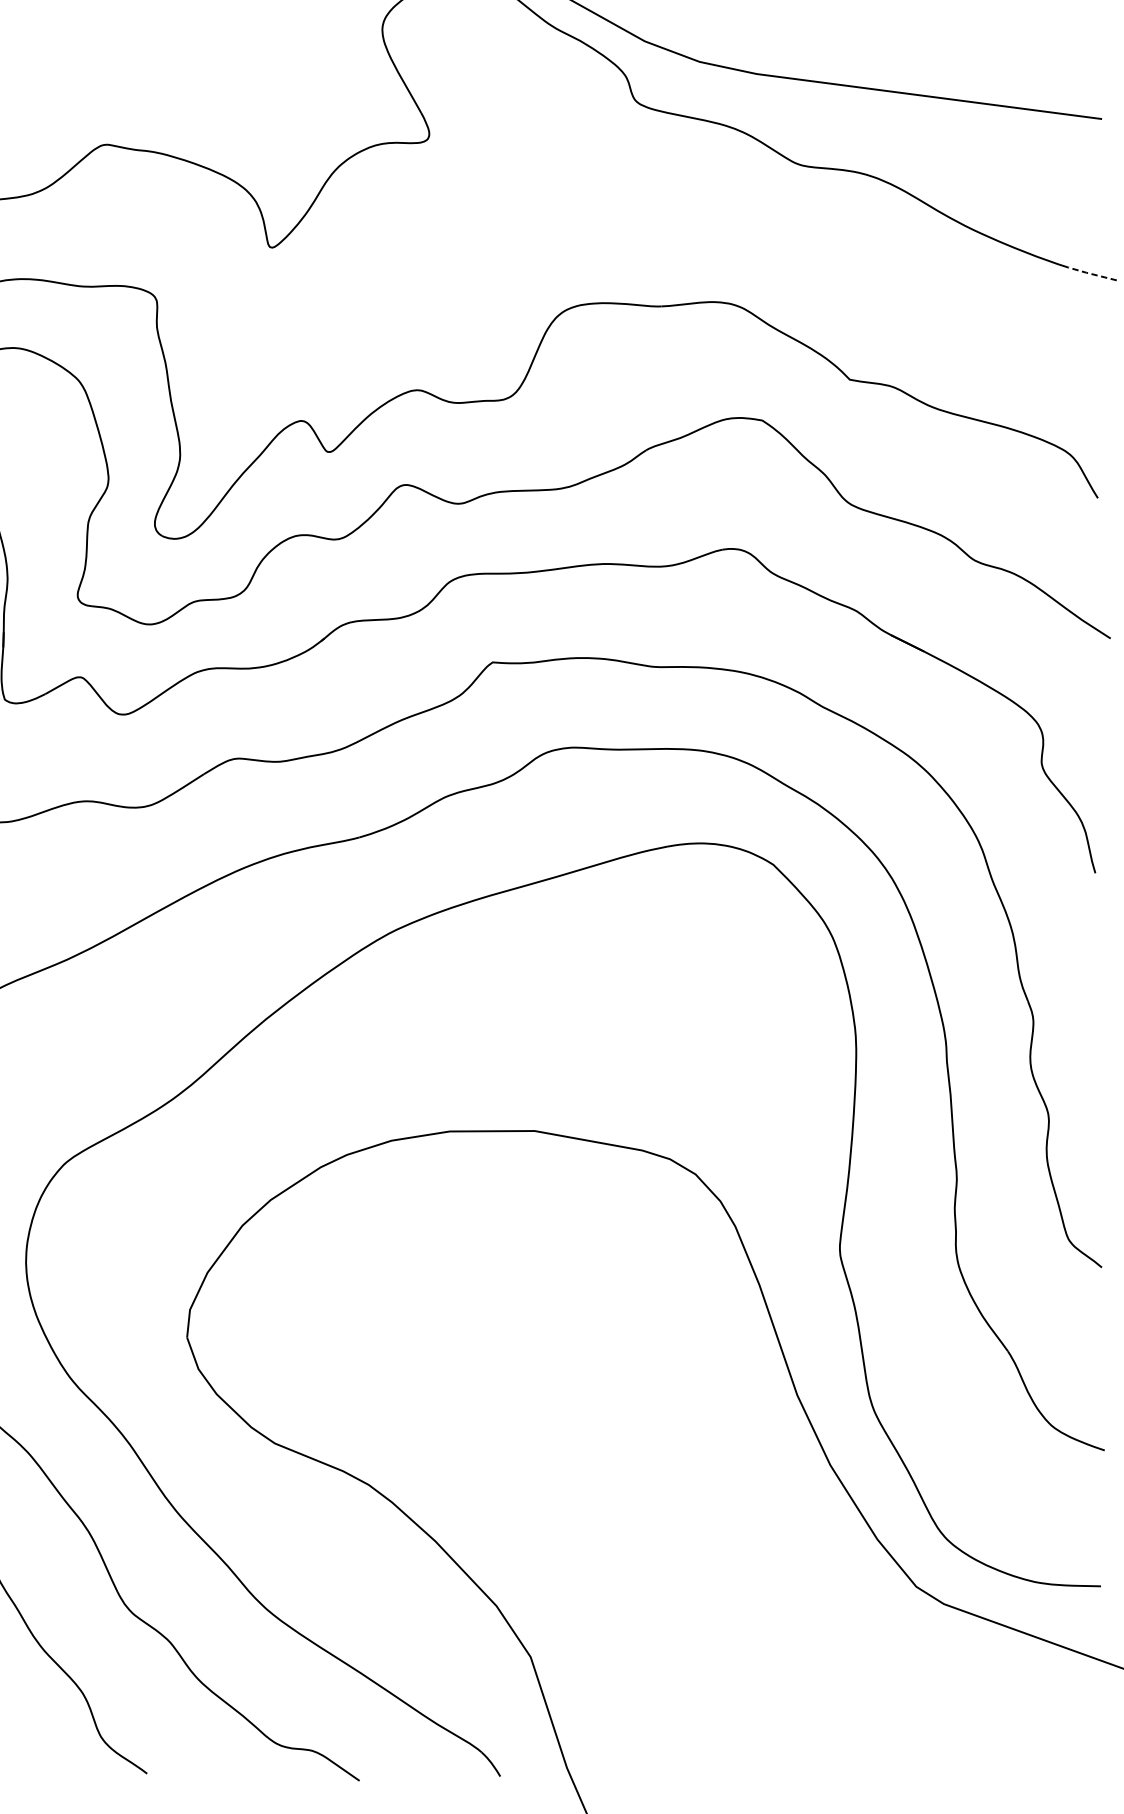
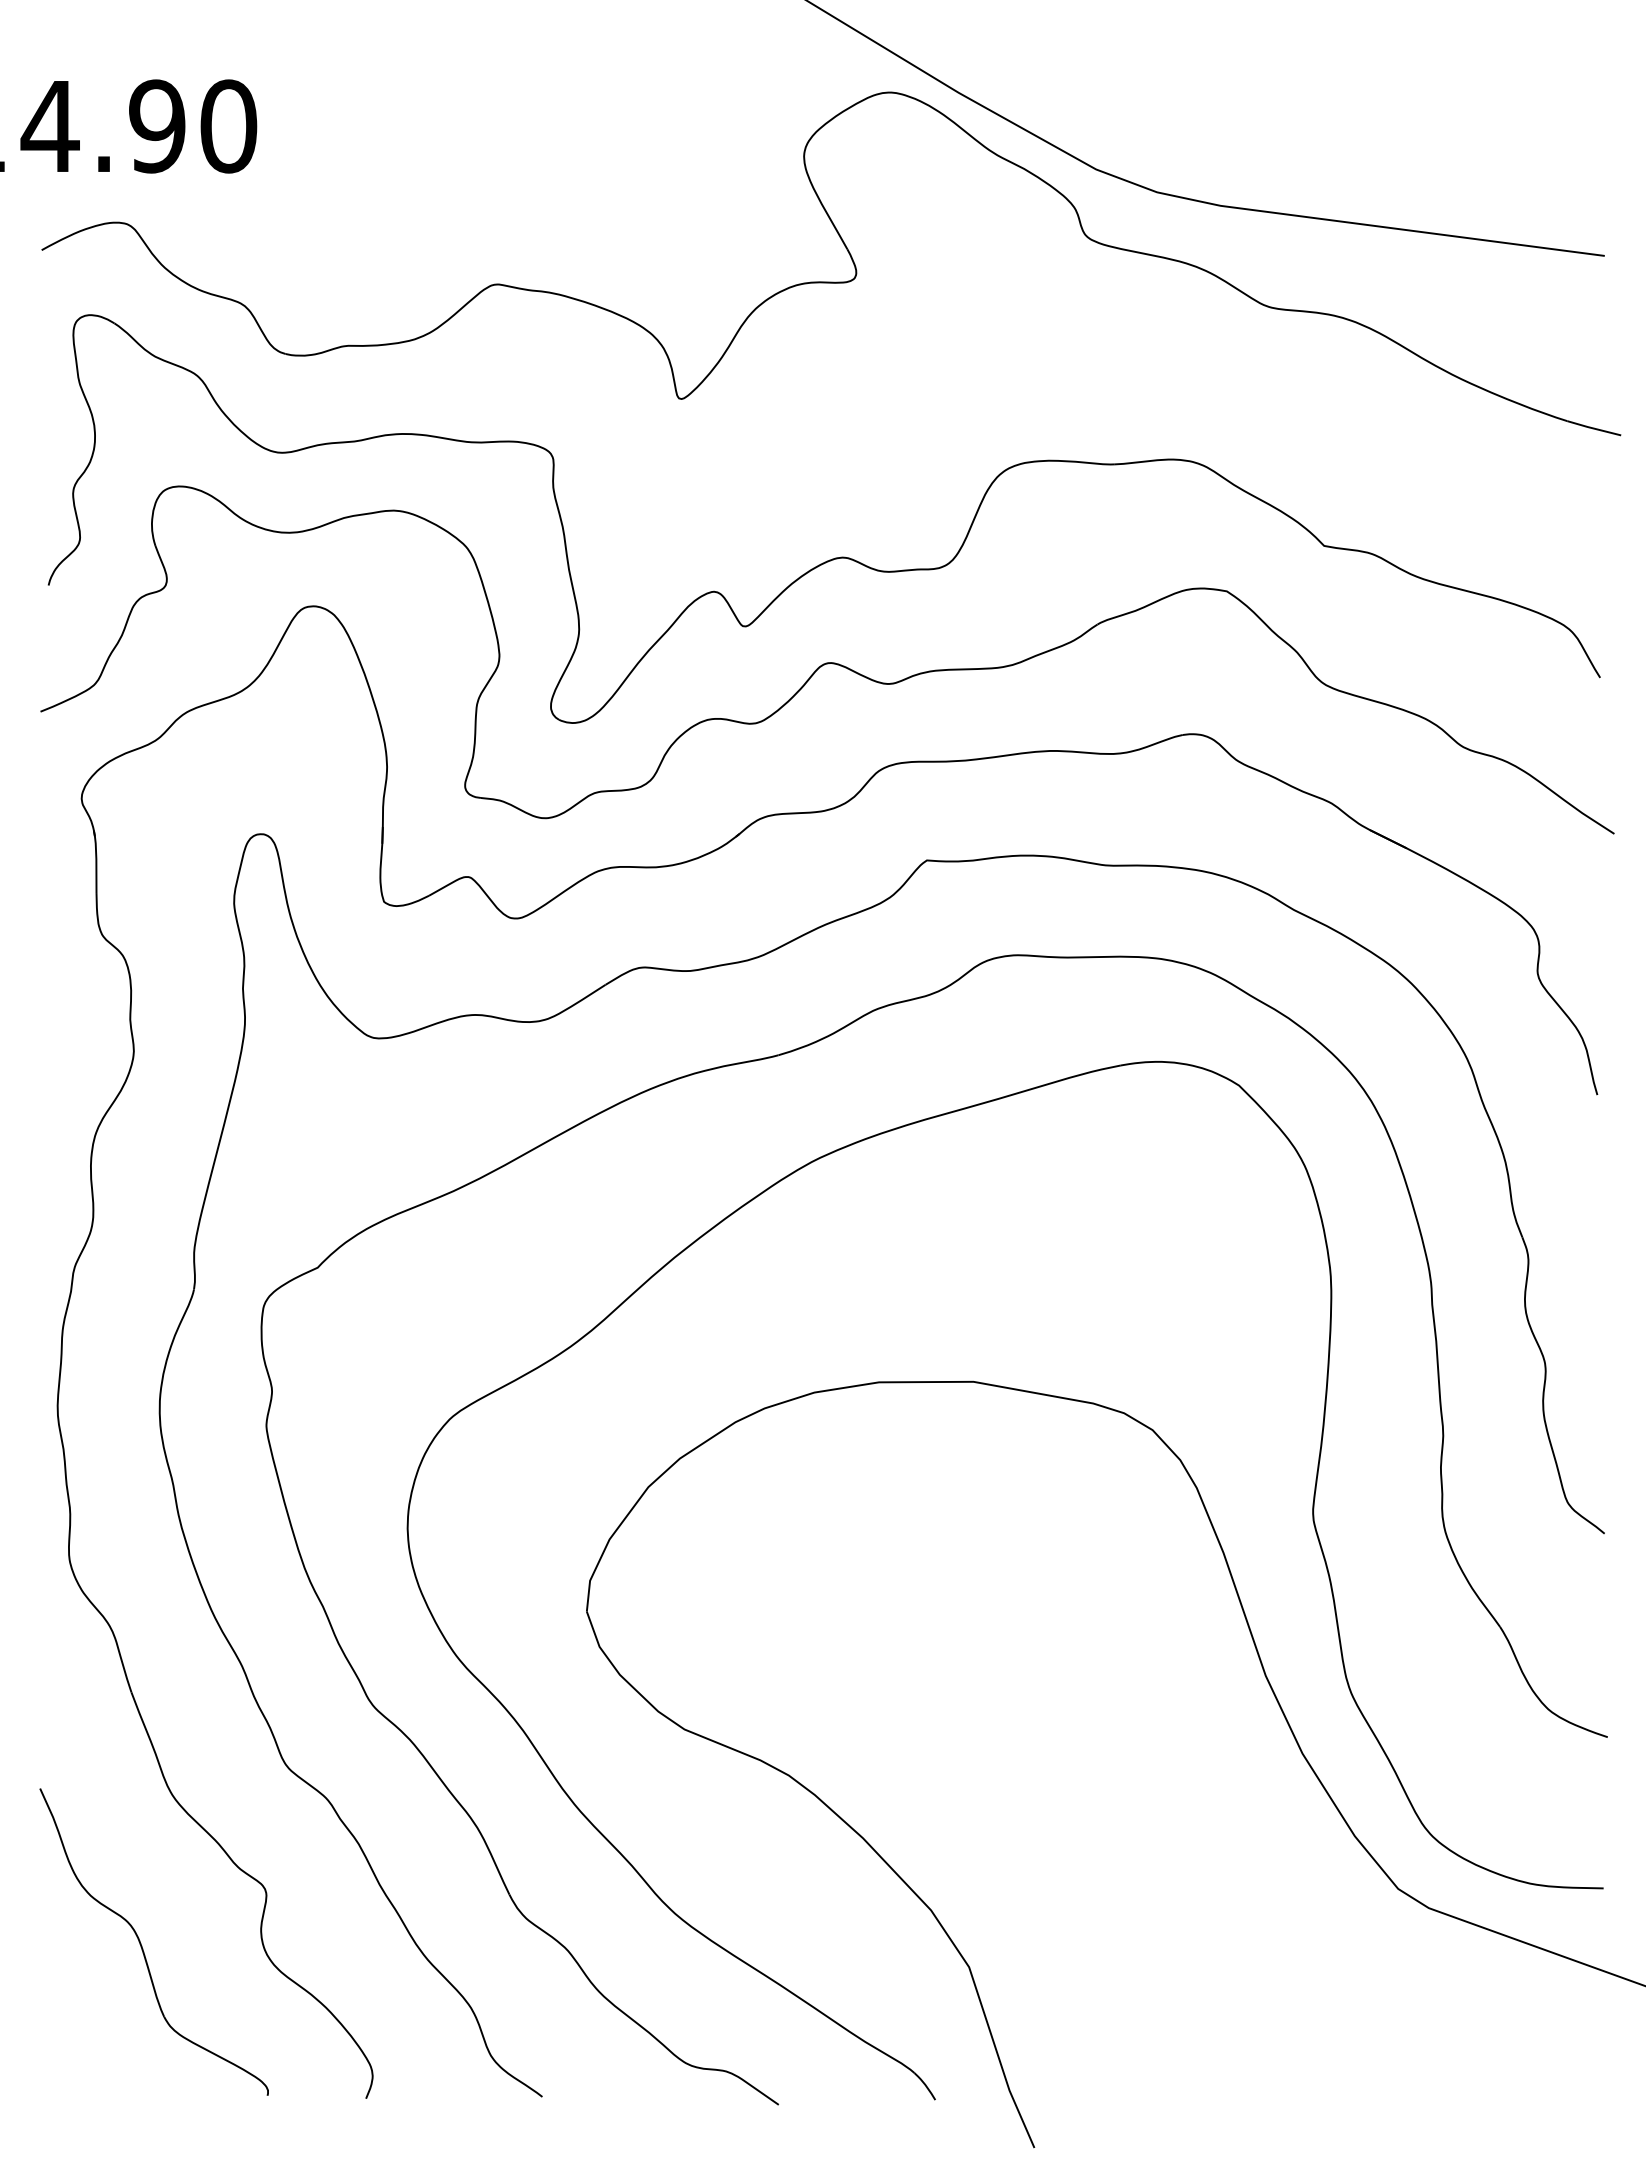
line: (1091, 274) -> (1593, 428), dashed -> solid

